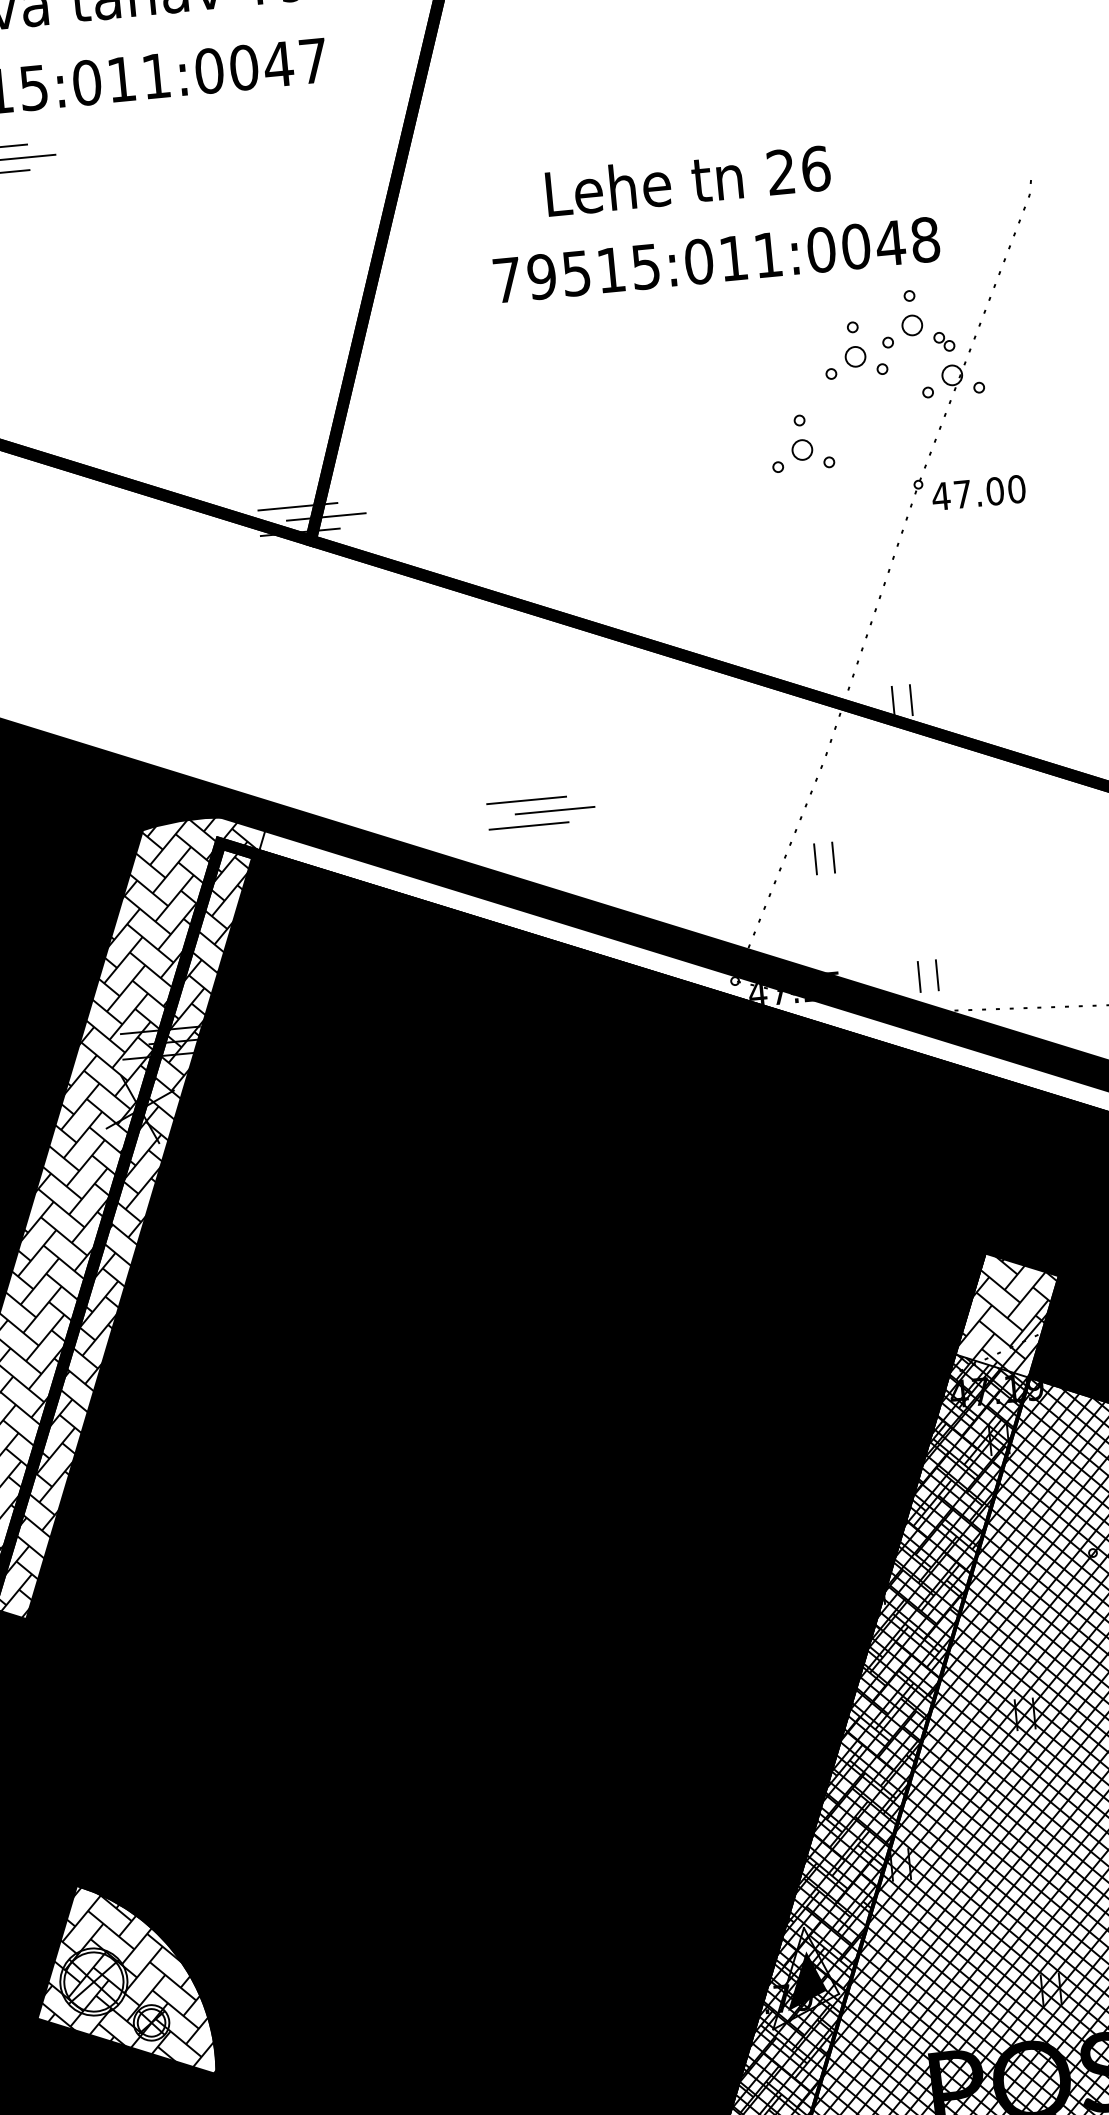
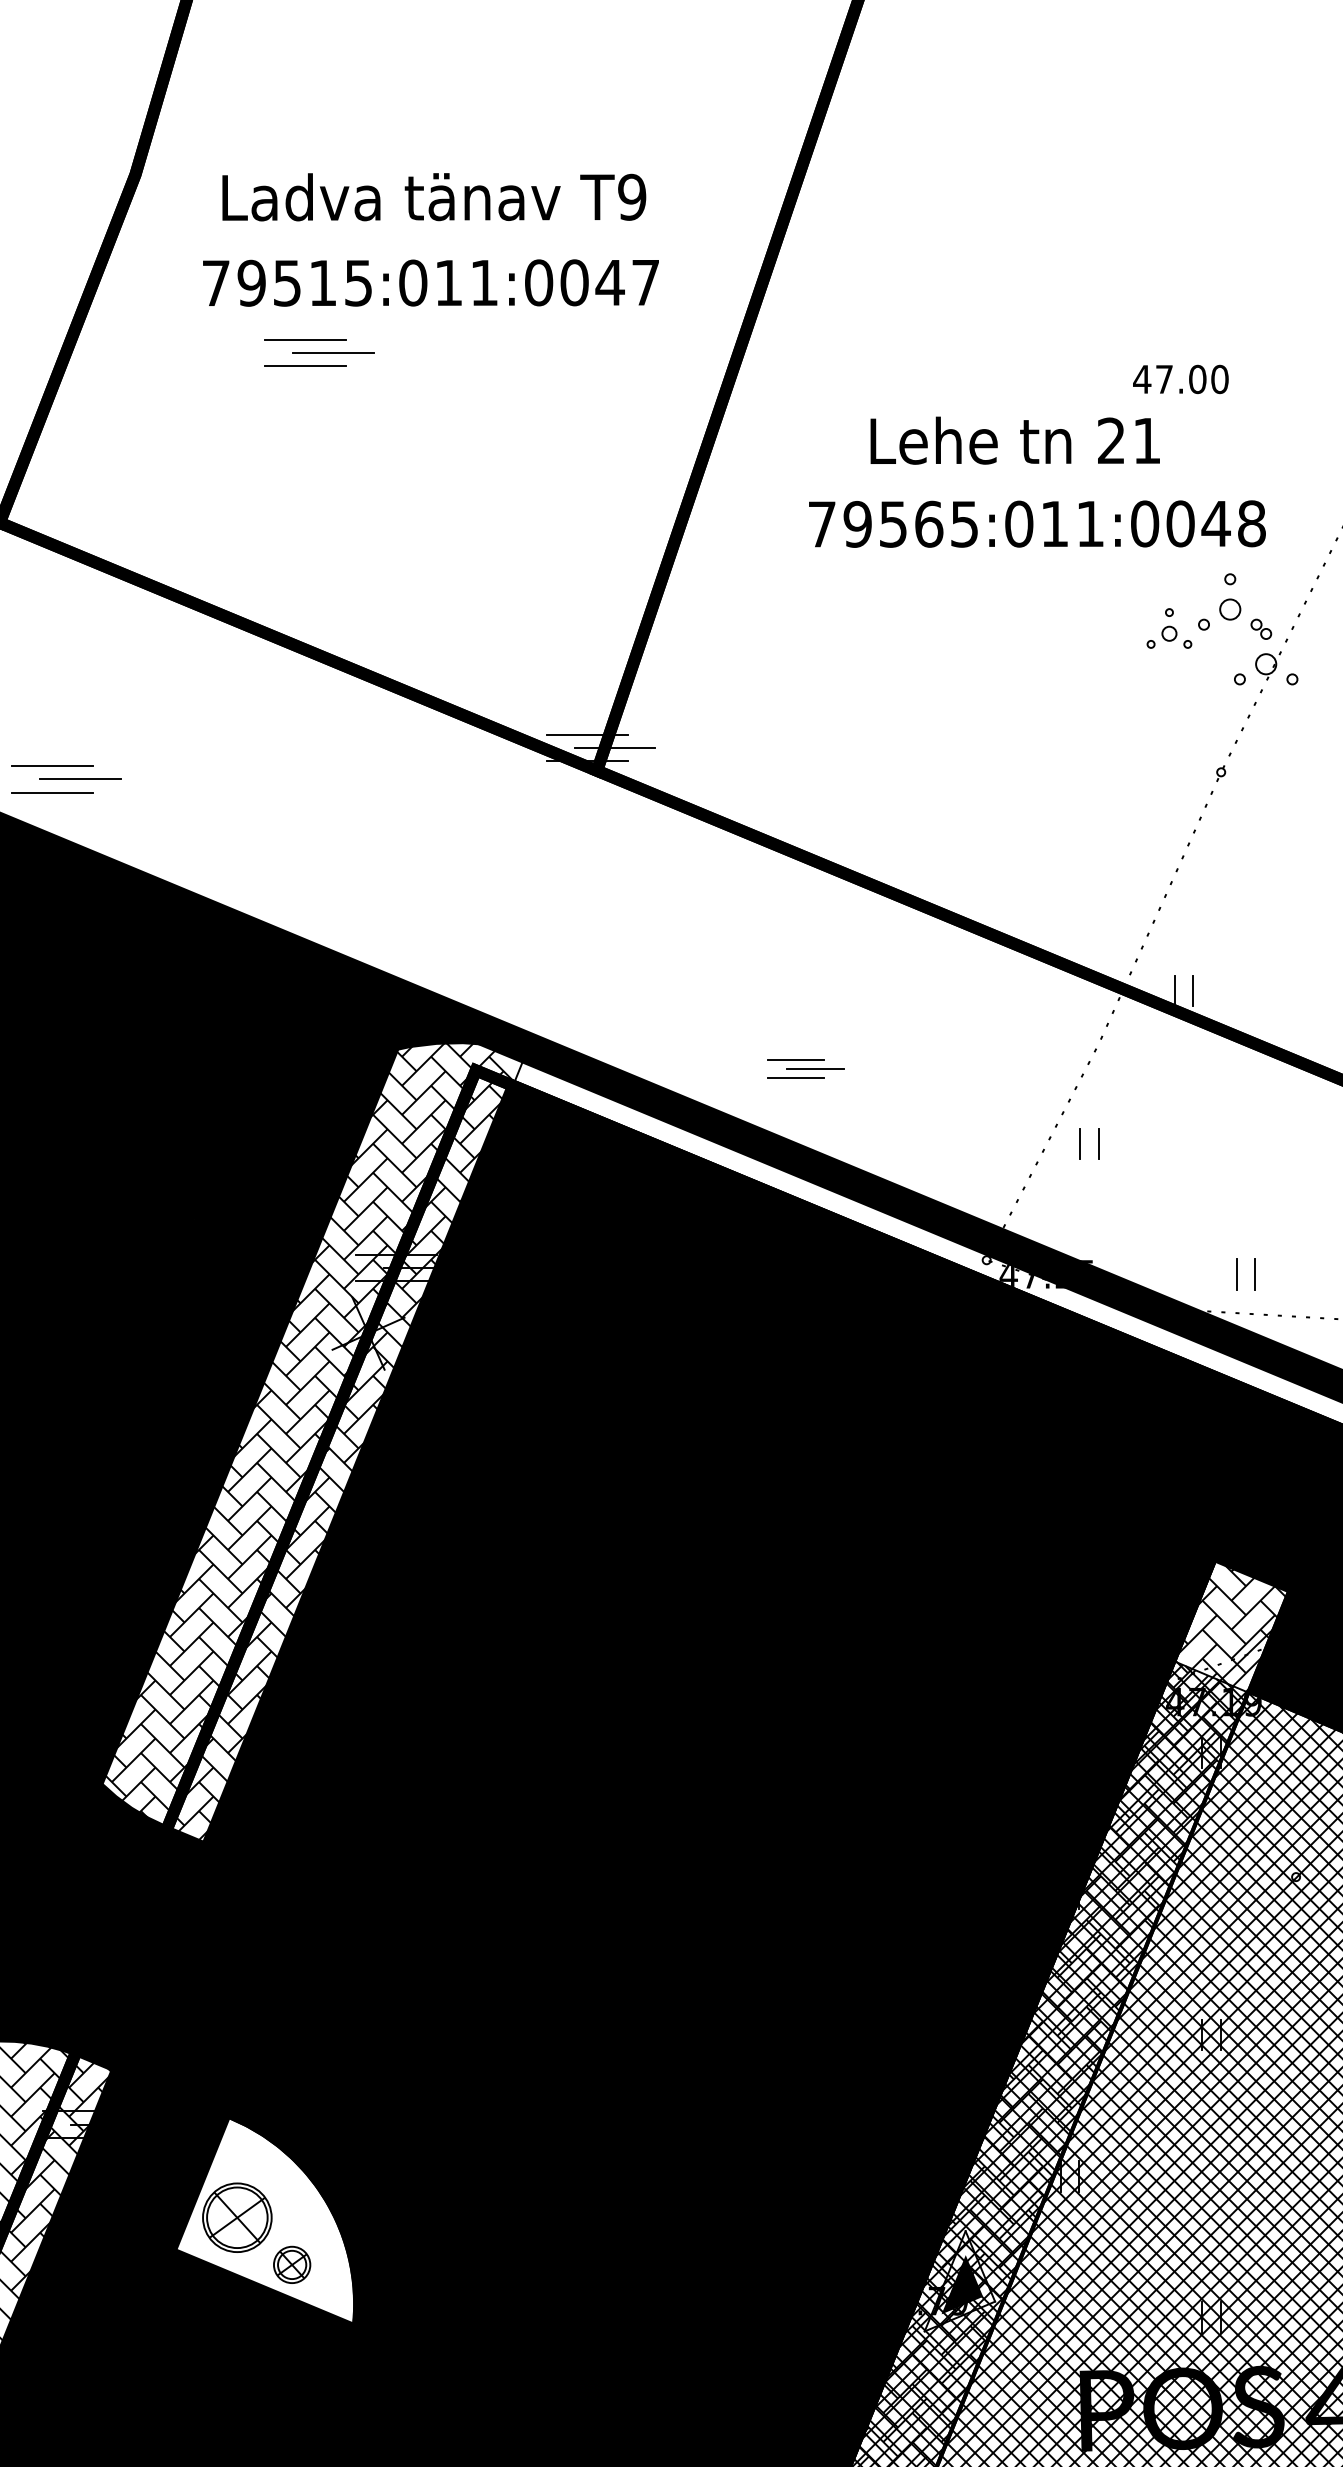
text: (816, 168) -> (1147, 440), 26 -> 21
text: (611, 269) -> (929, 523), 79515:011:0048 -> 79565:011:0048
part: (854, 349) -> (1169, 628), size x0.7
part: (801, 441) -> (1106, 717), removed
text: (978, 492) -> (1180, 379), moved
part: (541, 811) -> (805, 1068), size x0.7
part: (920, 976) -> (1237, 1274), moved
hatch: (123, 1982) -> (267, 2221), removed

